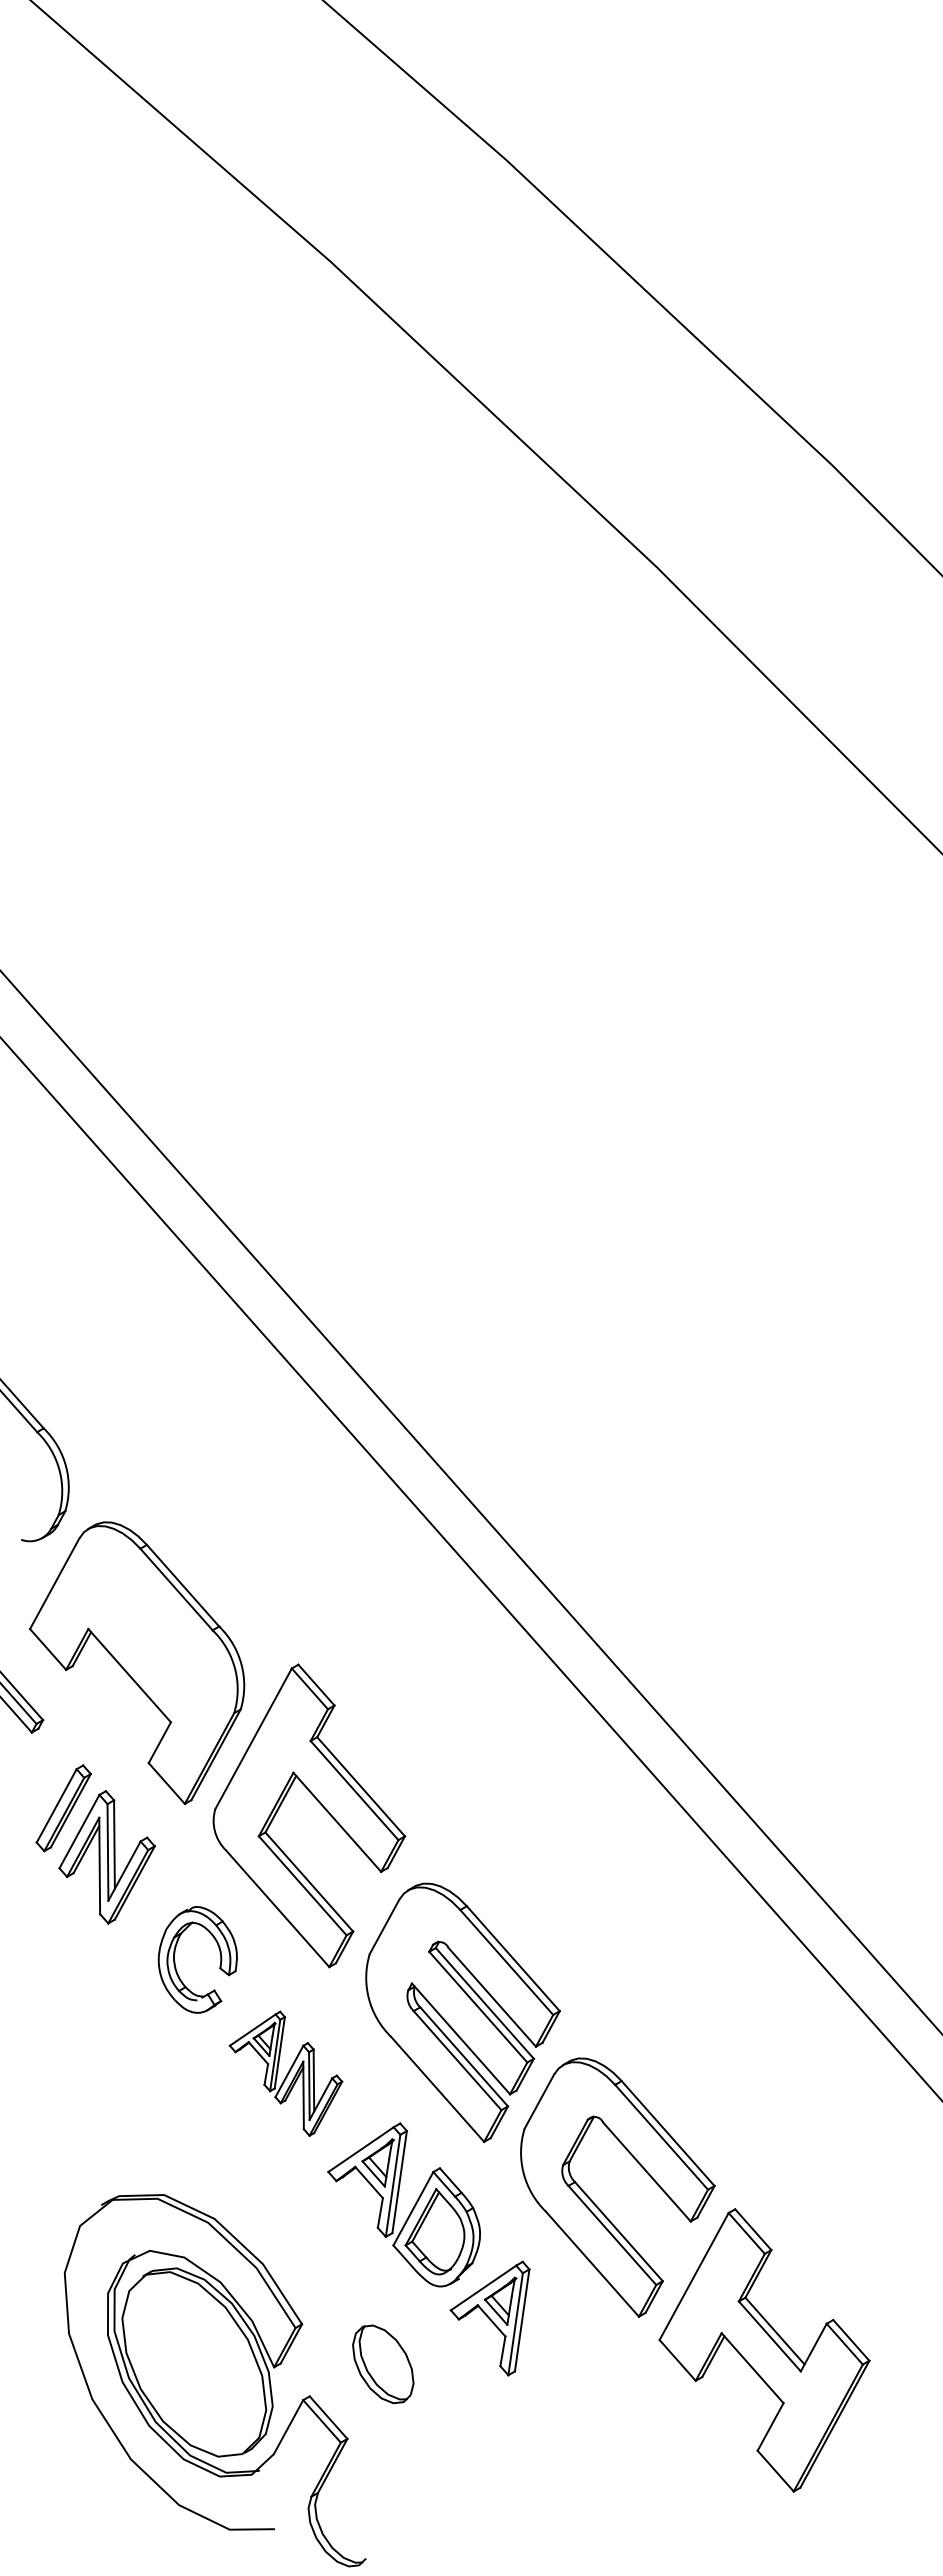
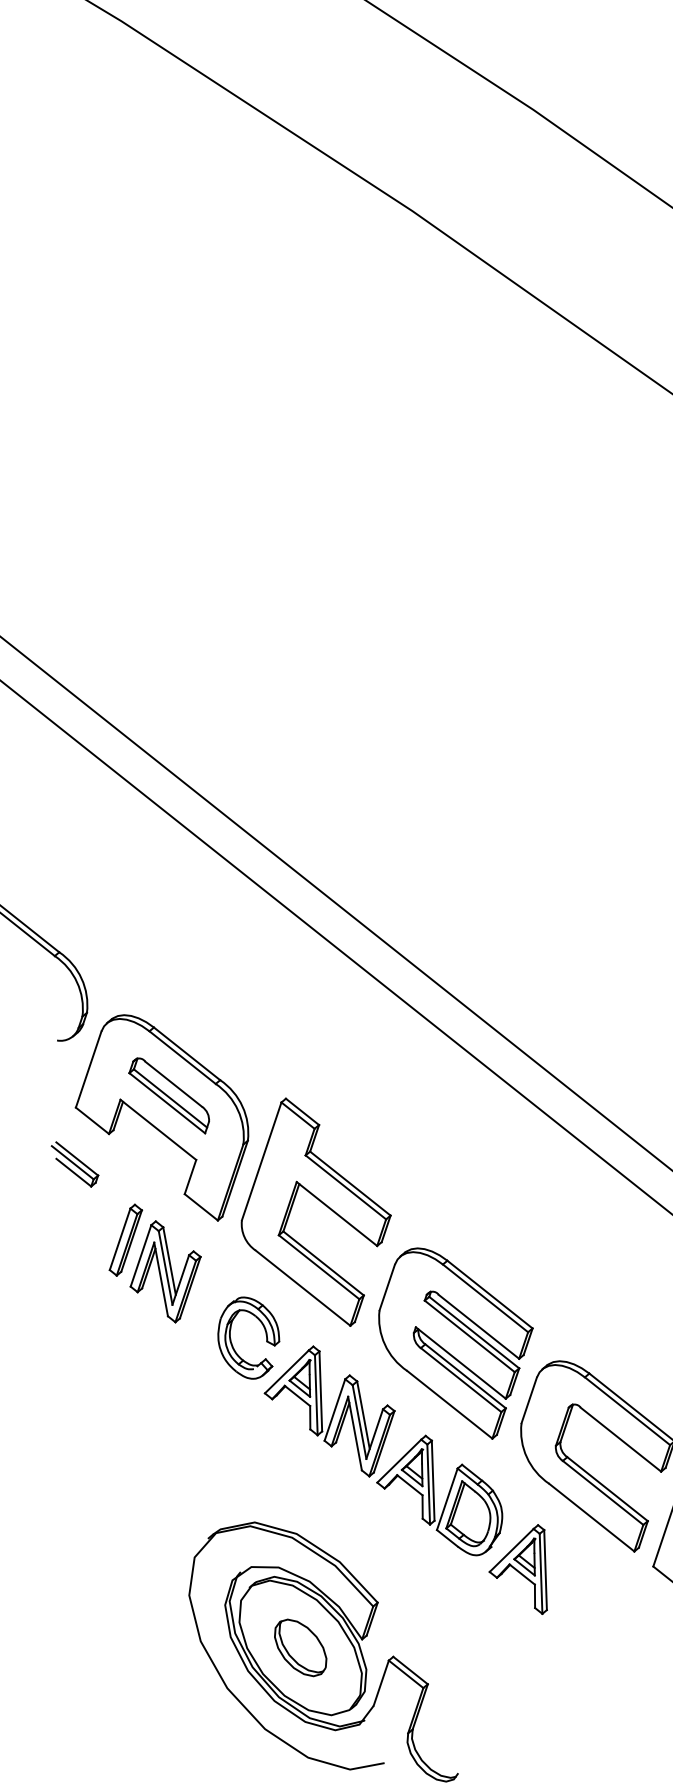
part: (150, 1635) -> (168, 1096), added
part: (285, 2073) -> (331, 1413), size x1.43
part: (383, 2364) -> (300, 1647), moved

